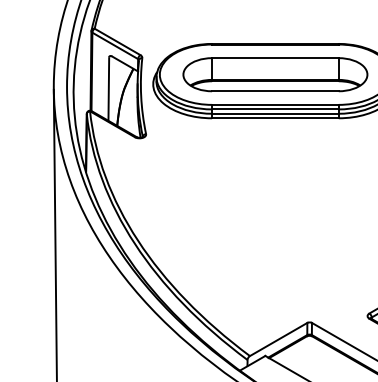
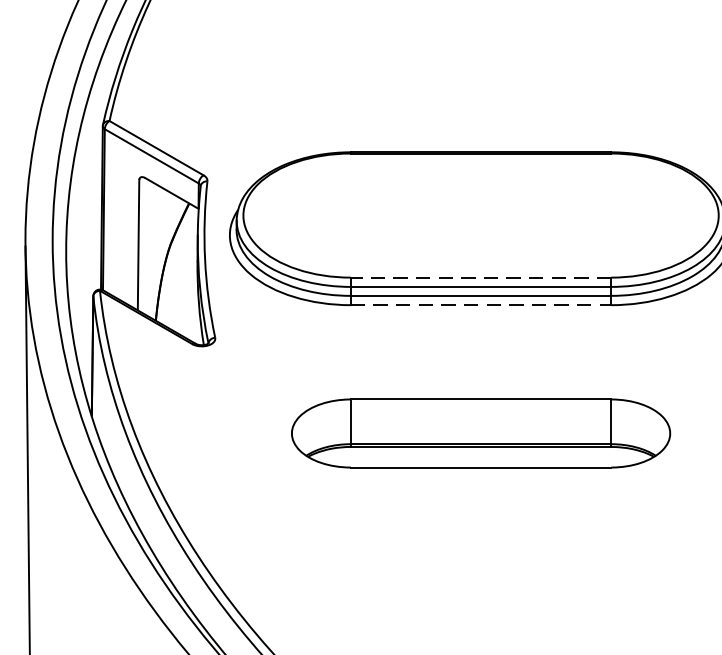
part: (275, 74) -> (481, 433), moved
line: (274, 104) -> (479, 276), solid -> dashed
line: (275, 118) -> (481, 305), solid -> dashed

